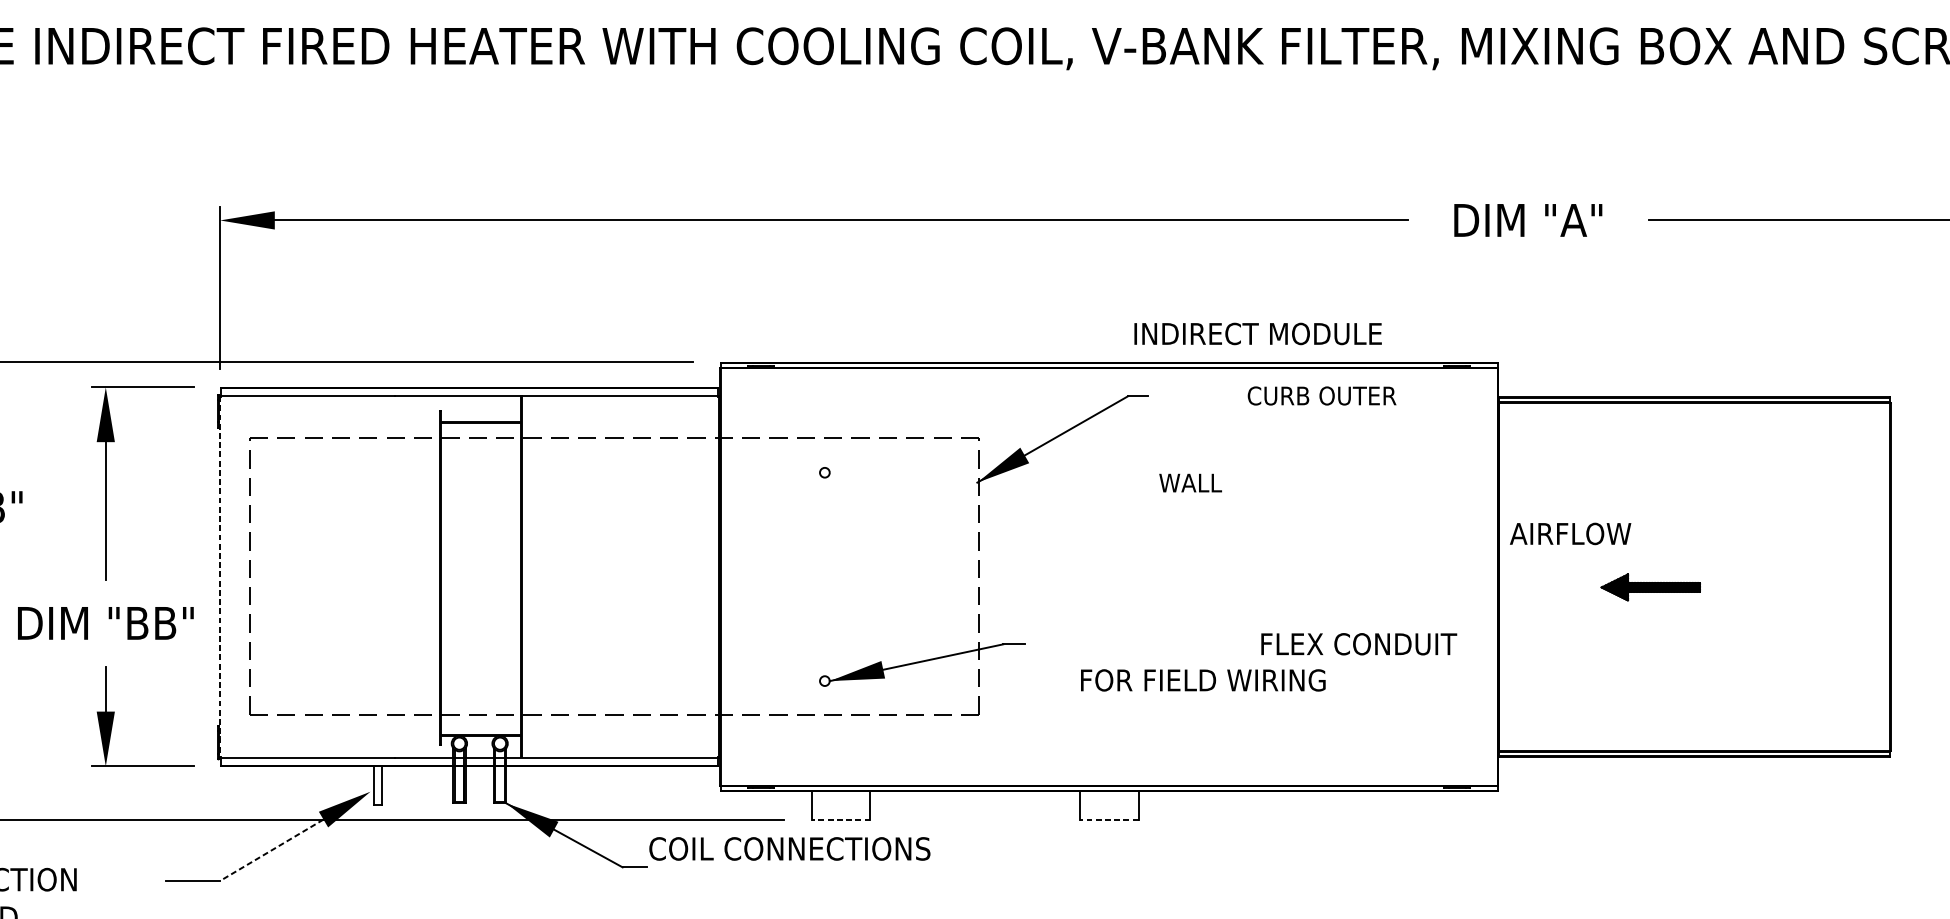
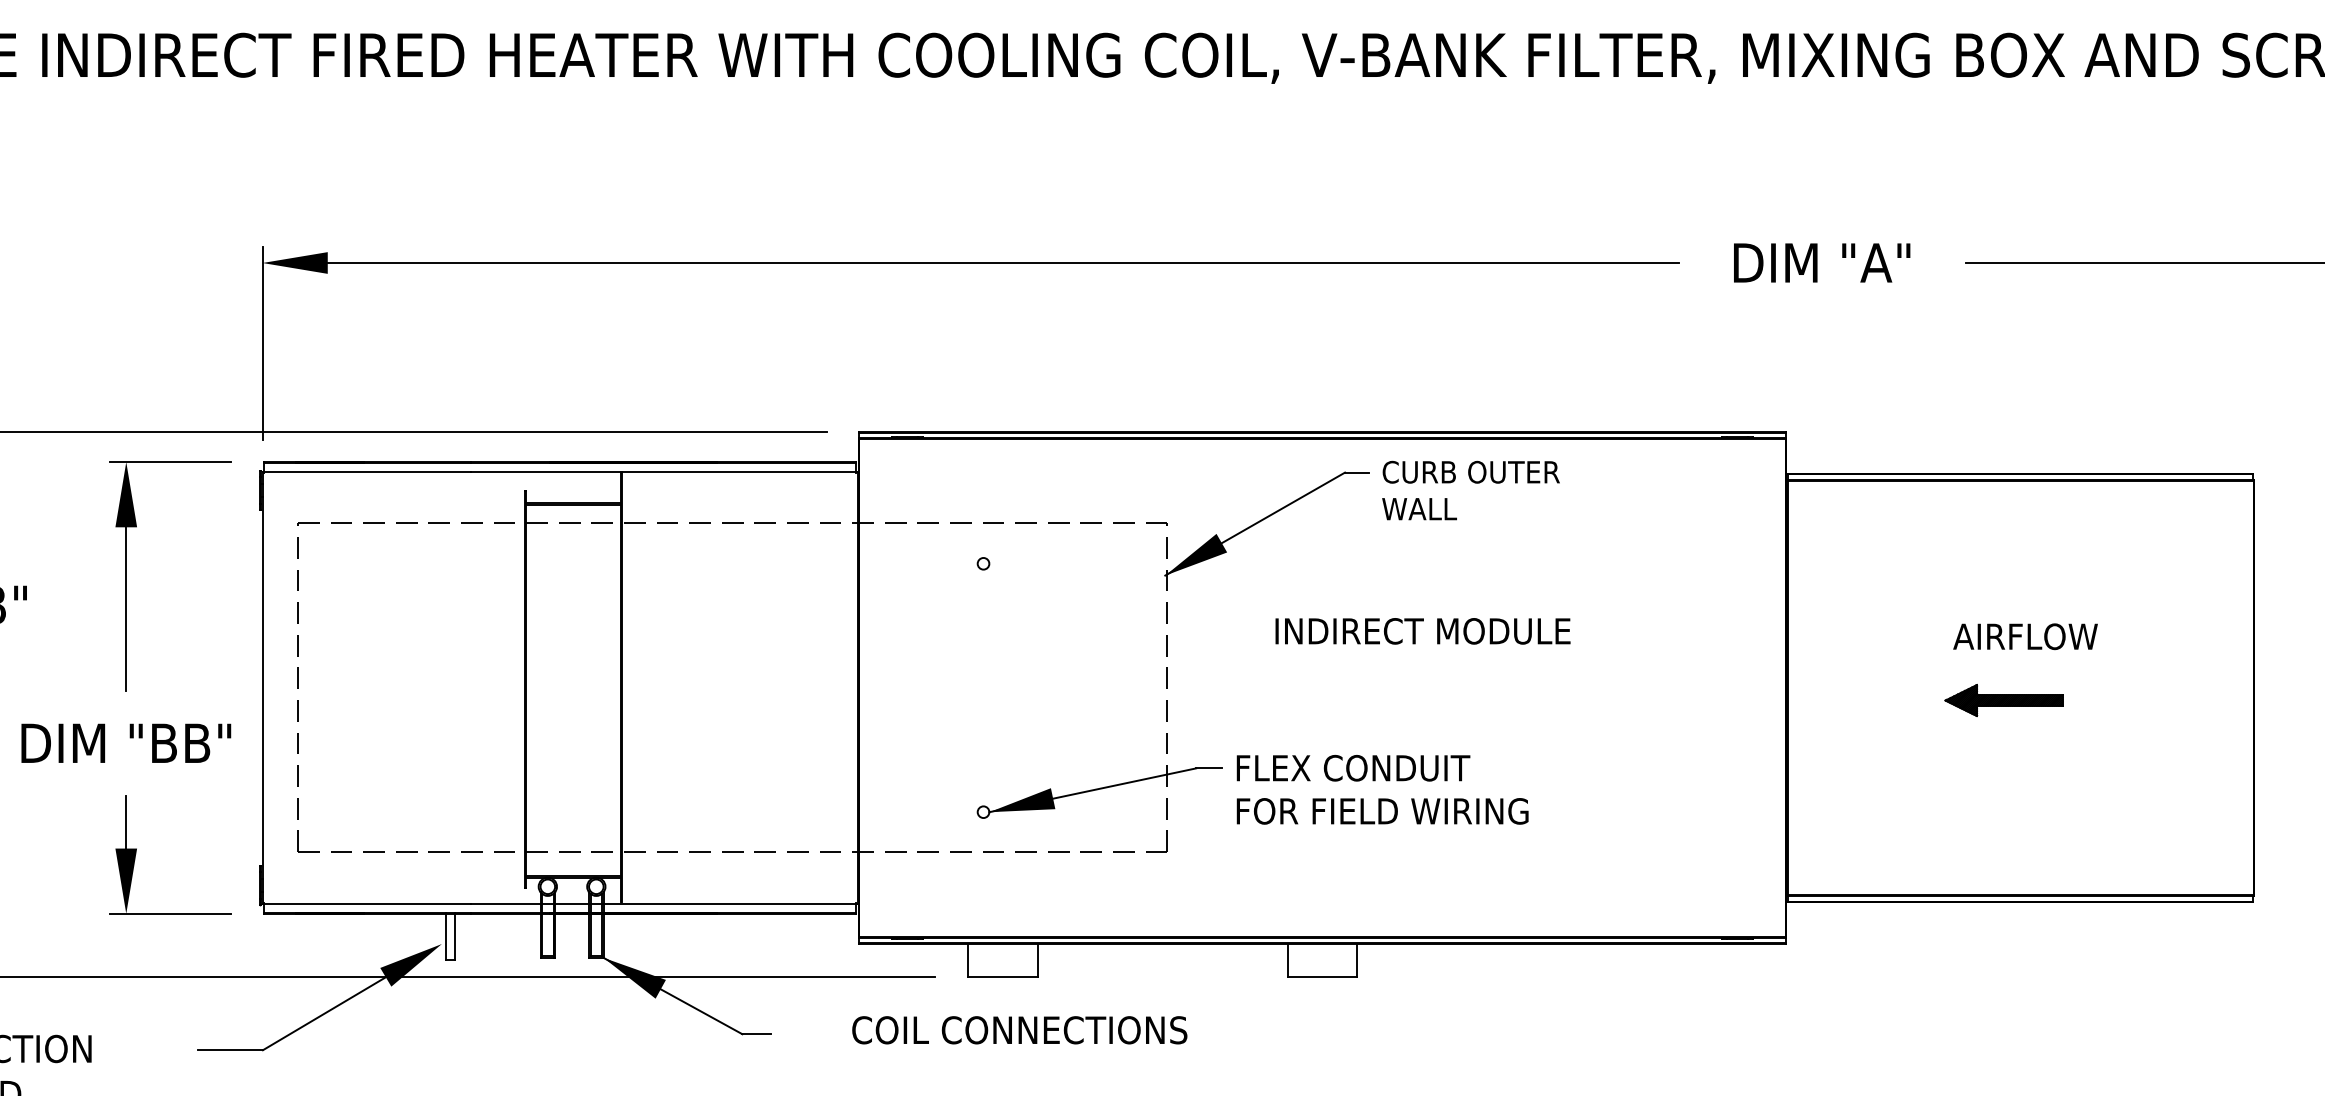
text: (1257, 334) -> (1422, 631), moved
text: (1321, 395) -> (1470, 471), moved
text: (1190, 483) -> (1419, 509), moved
text: (1570, 533) -> (2025, 636), moved
line: (220, 577) -> (262, 688), dashed -> solid
part: (1650, 587) -> (2003, 700), moved
text: (1359, 643) -> (1353, 767), moved
text: (1203, 680) -> (1382, 811), moved
line: (840, 819) -> (1002, 977), dashed -> solid
line: (1109, 819) -> (1322, 977), dashed -> solid
text: (789, 849) -> (1019, 1030), moved
line: (271, 850) -> (323, 1014), dashed -> solid

